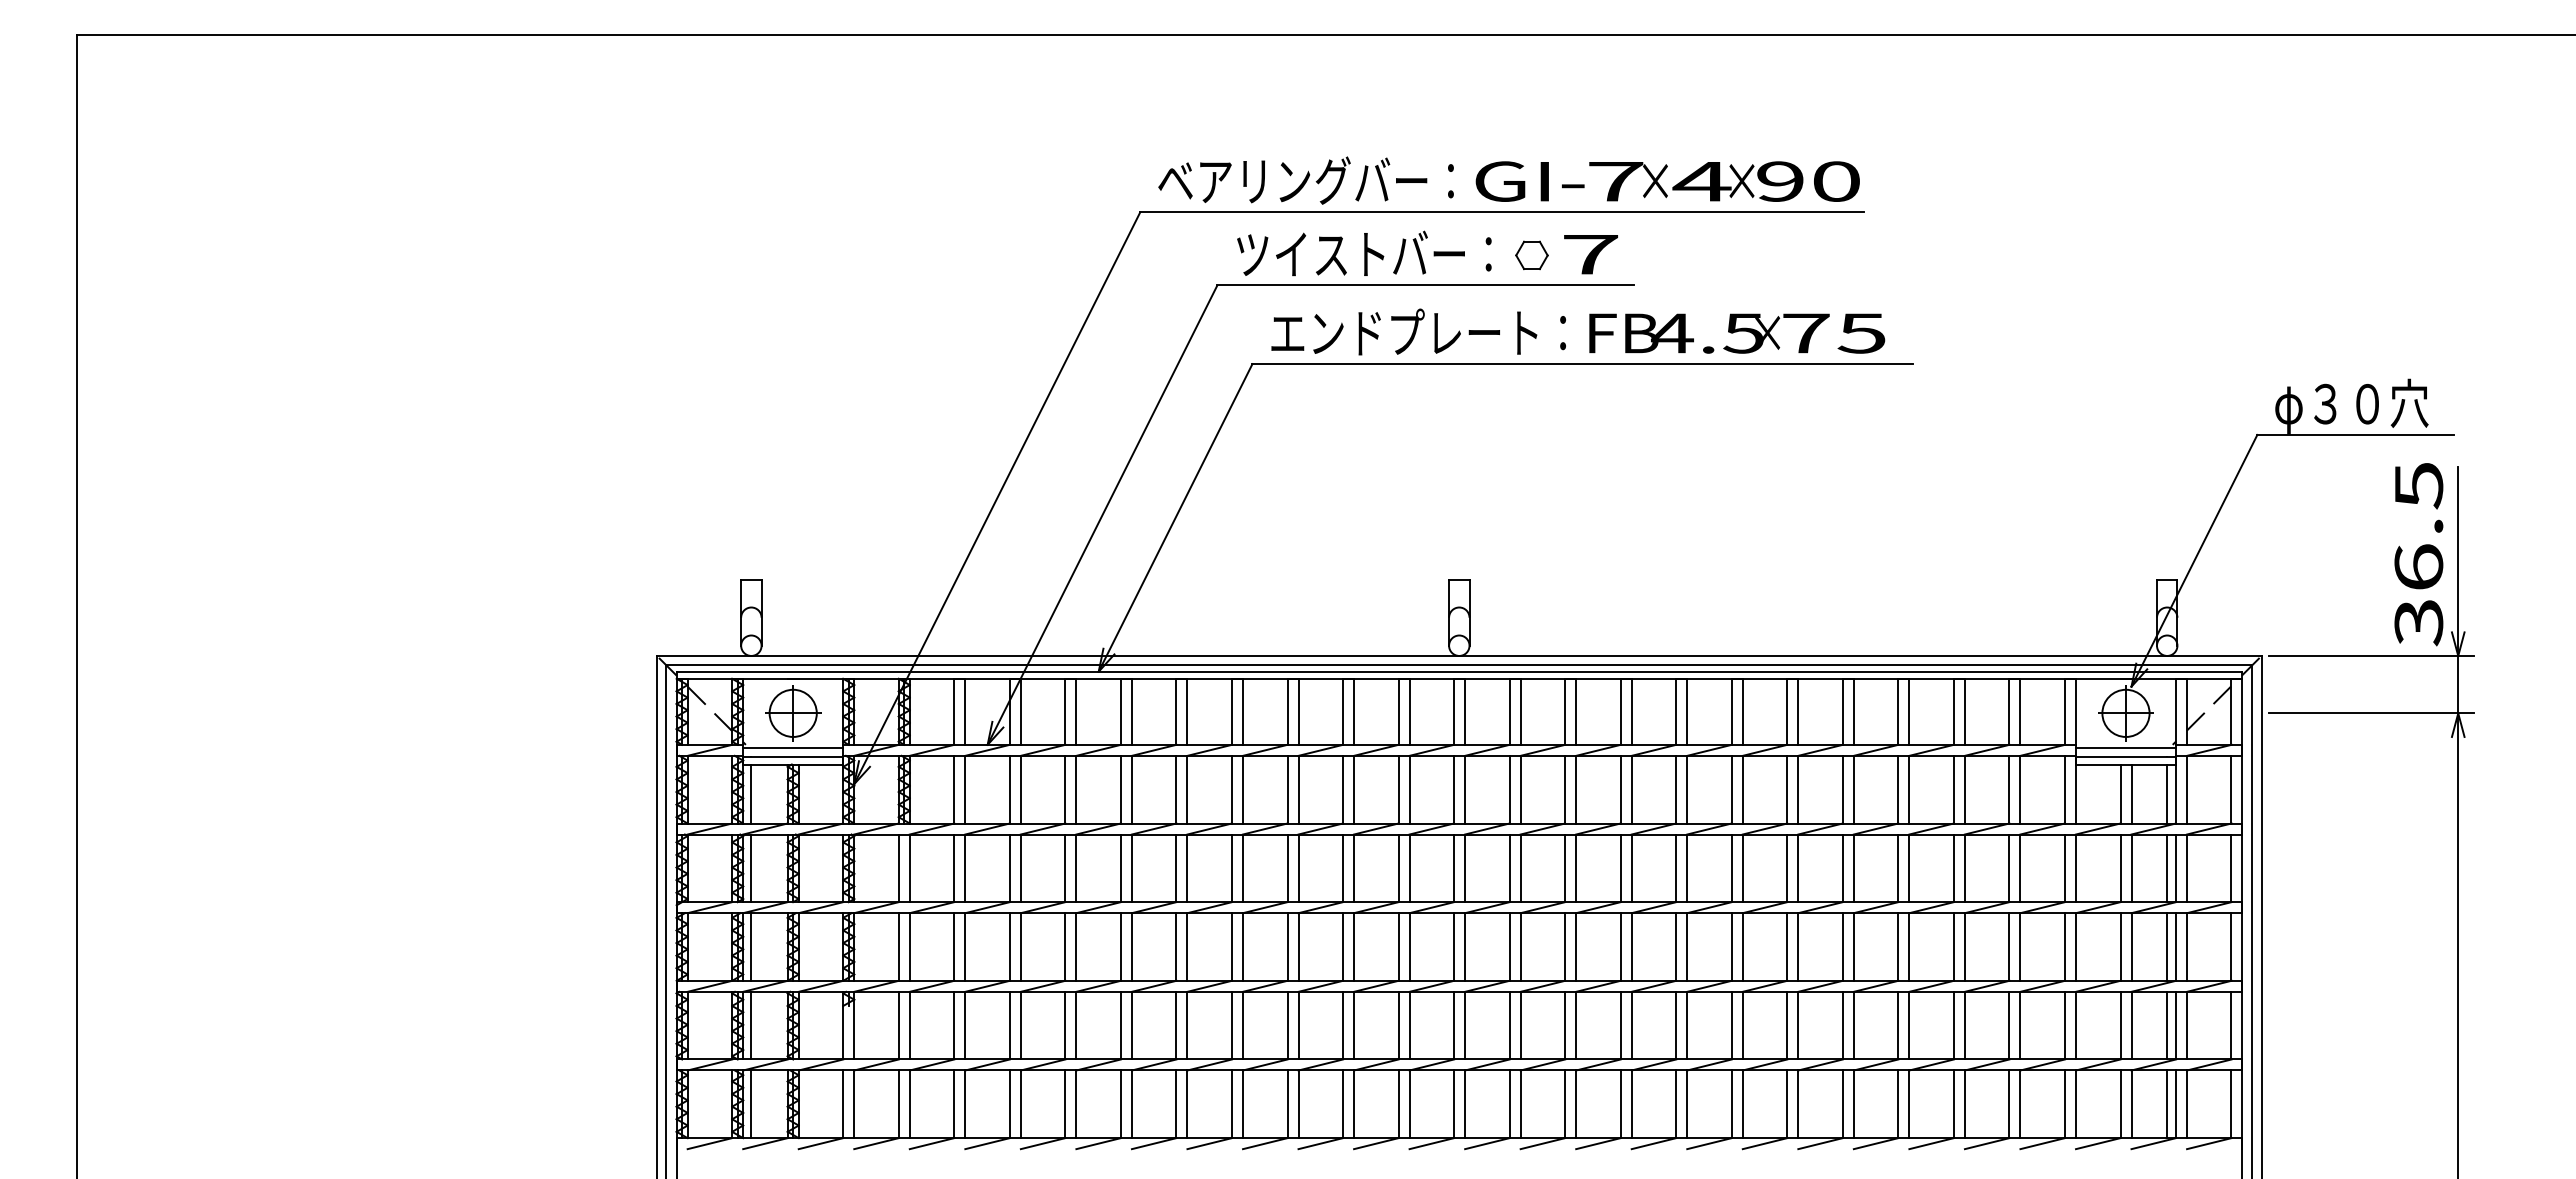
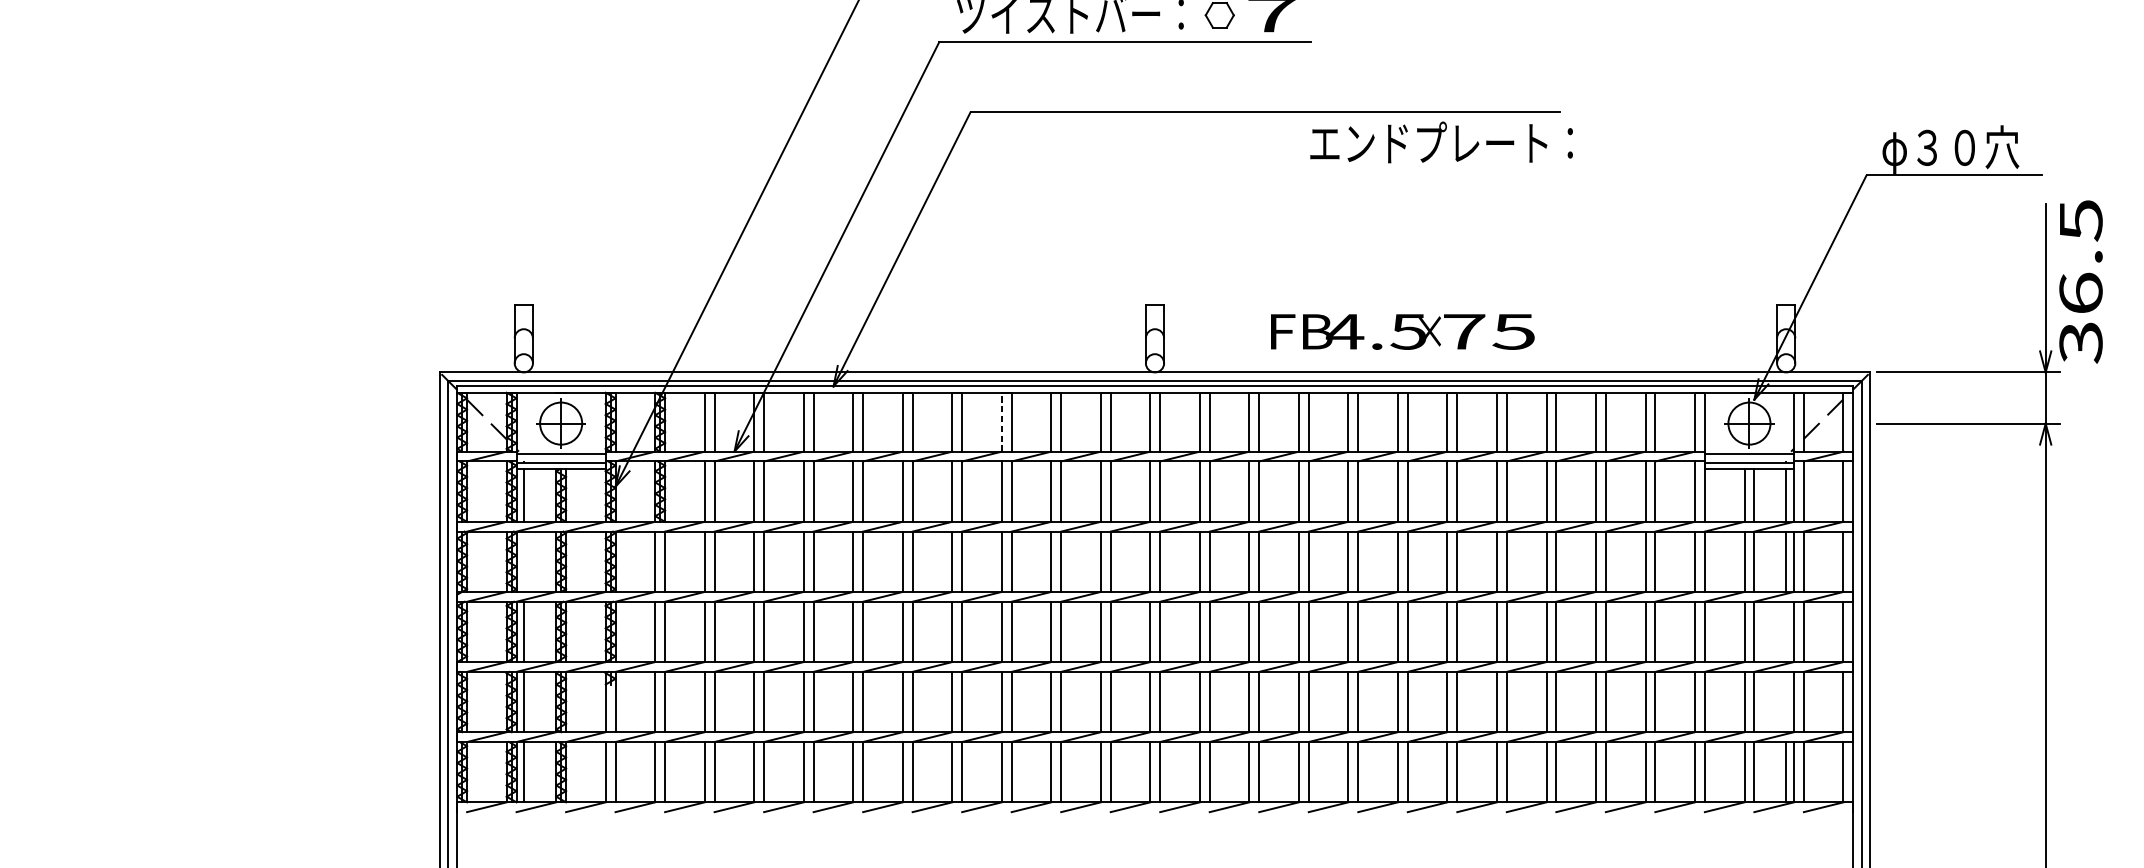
text: (1418, 331) -> (1441, 141), moved
text: (1737, 333) -> (1403, 331), moved
text: (2418, 554) -> (2080, 281), moved
line: (1287, 711) -> (1001, 421), solid -> dashed
line: (751, 868) -> (523, 561), removed
line: (2167, 946) -> (1786, 631), removed
line: (2167, 1025) -> (1786, 701), removed

